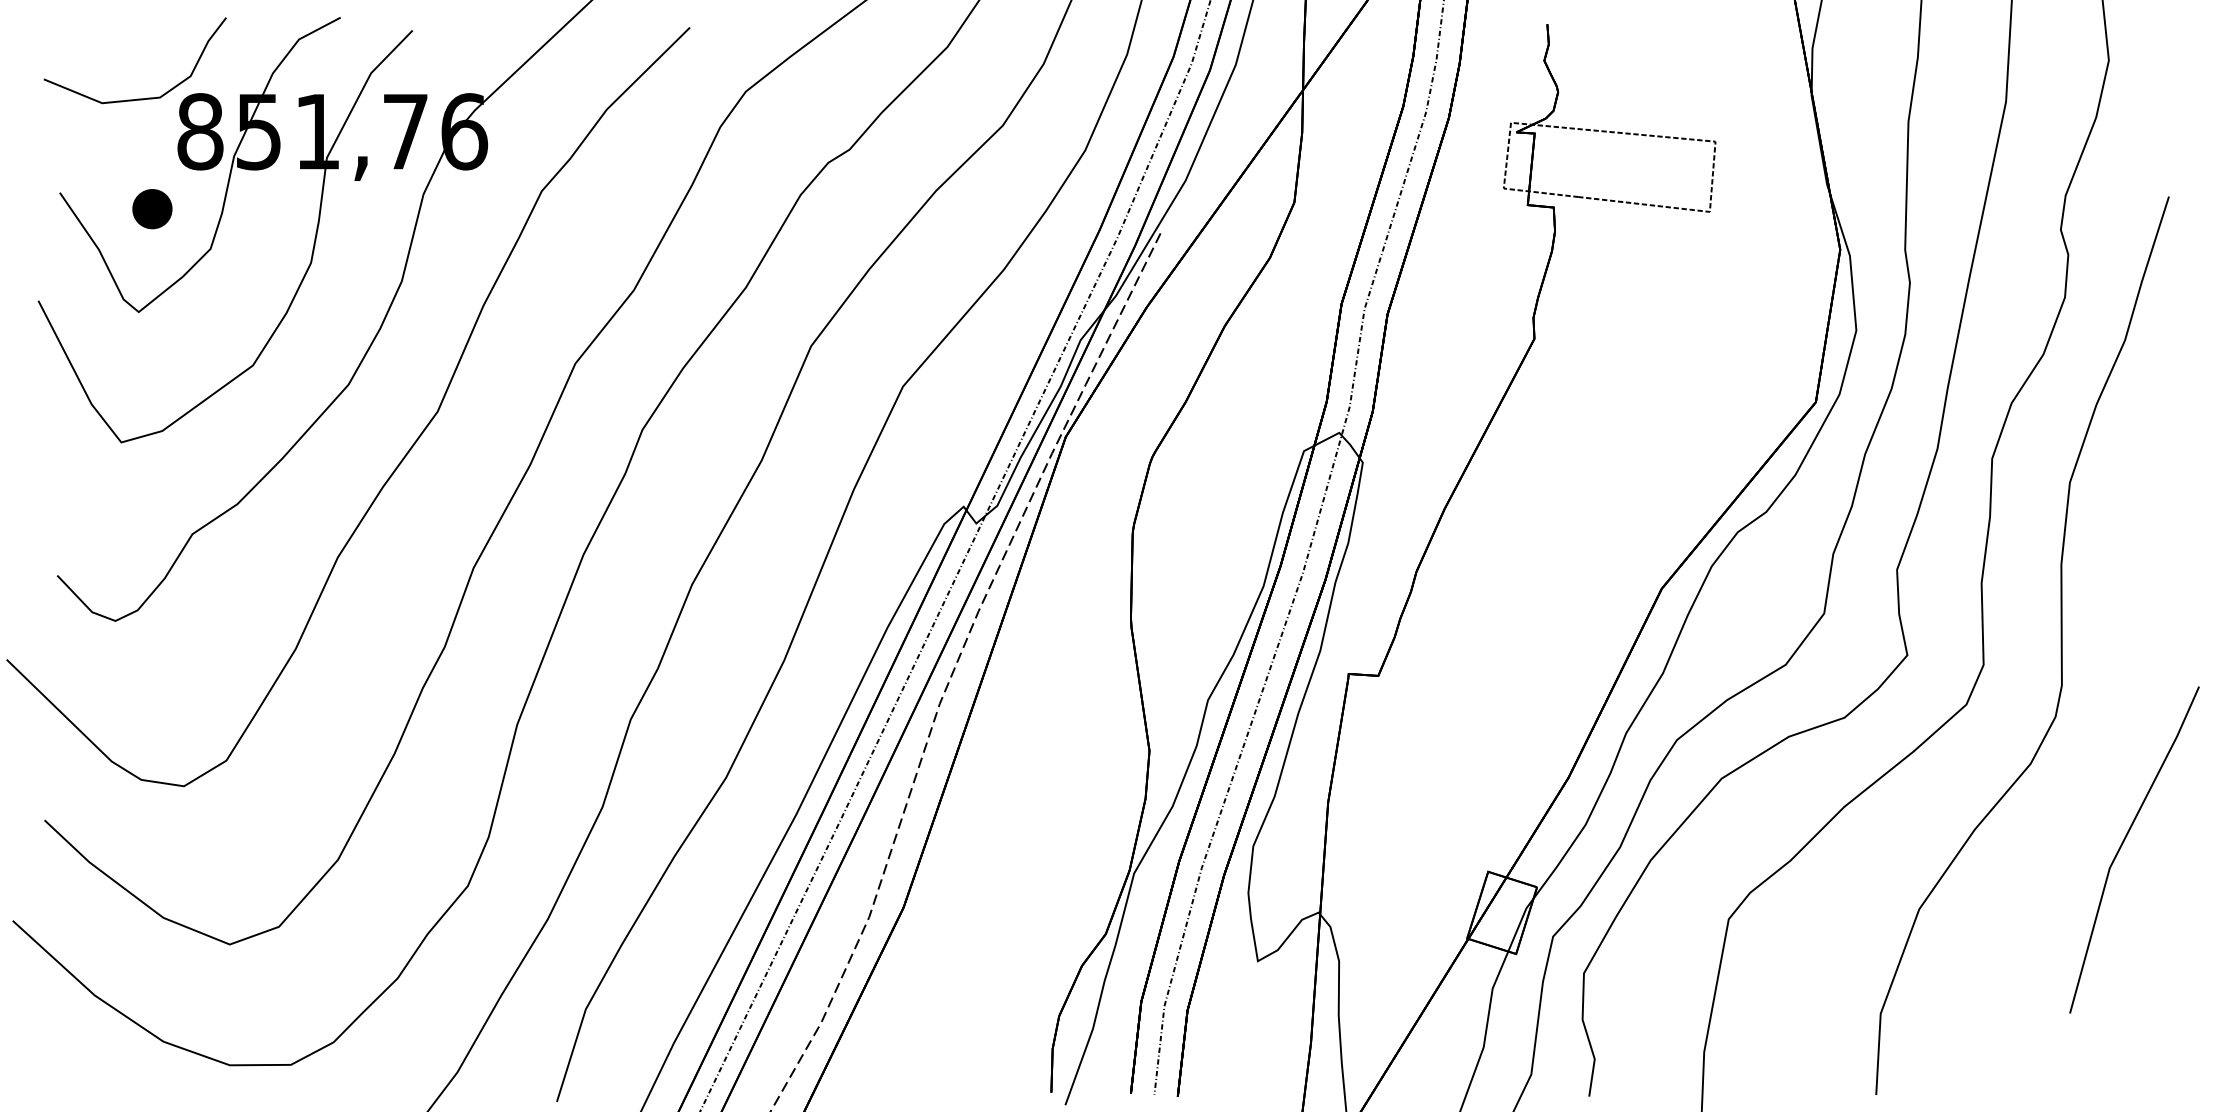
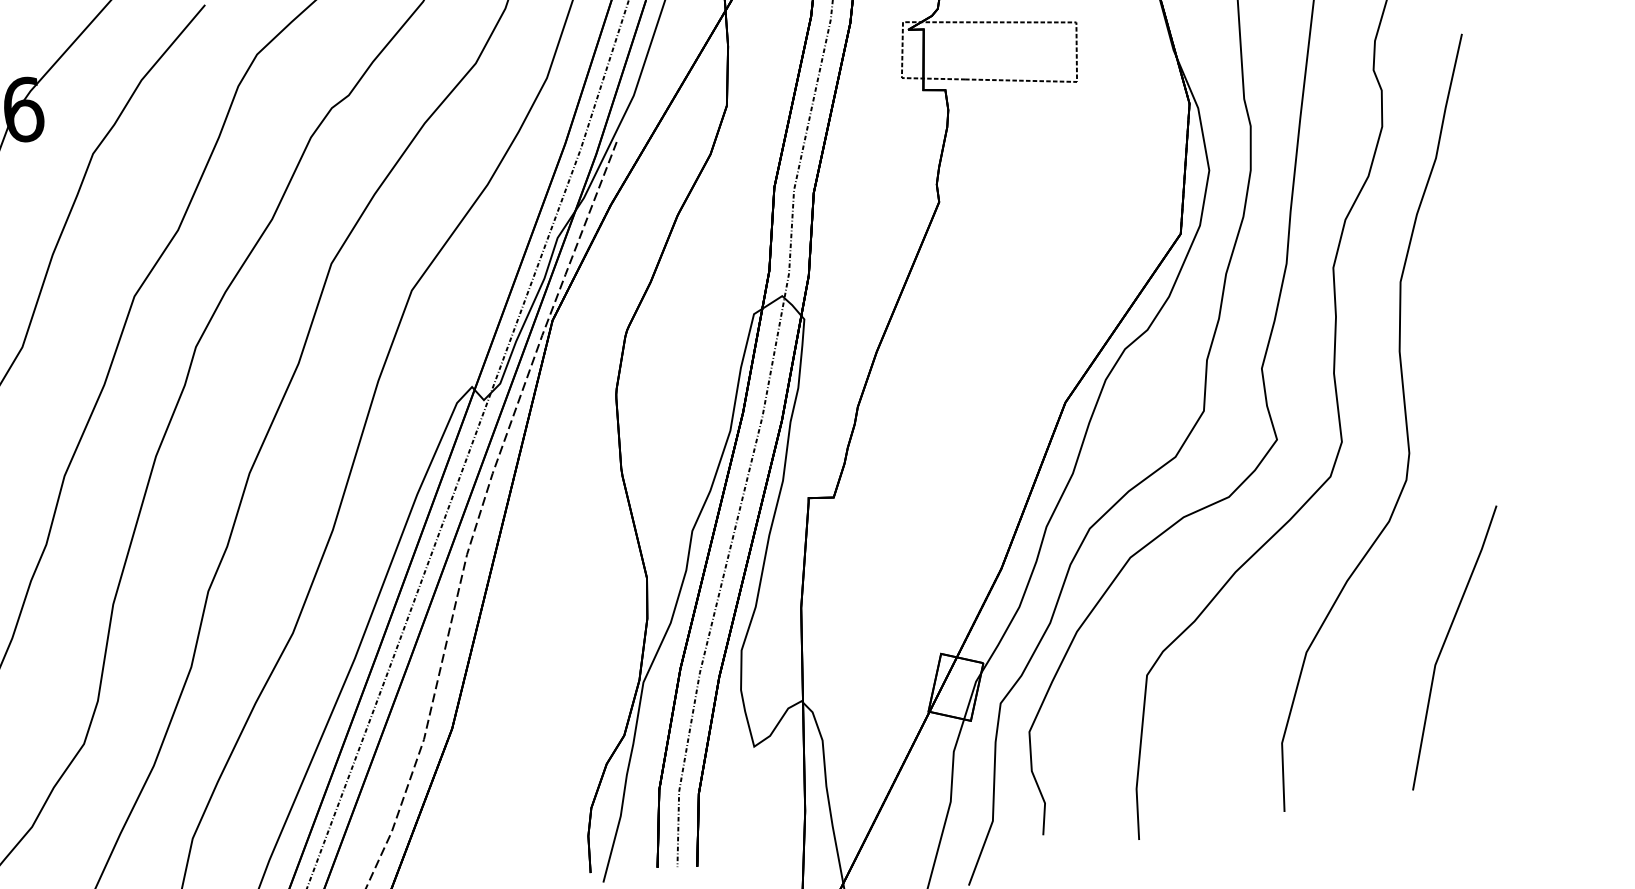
line: (2123, 843) -> (1444, 643), moved

